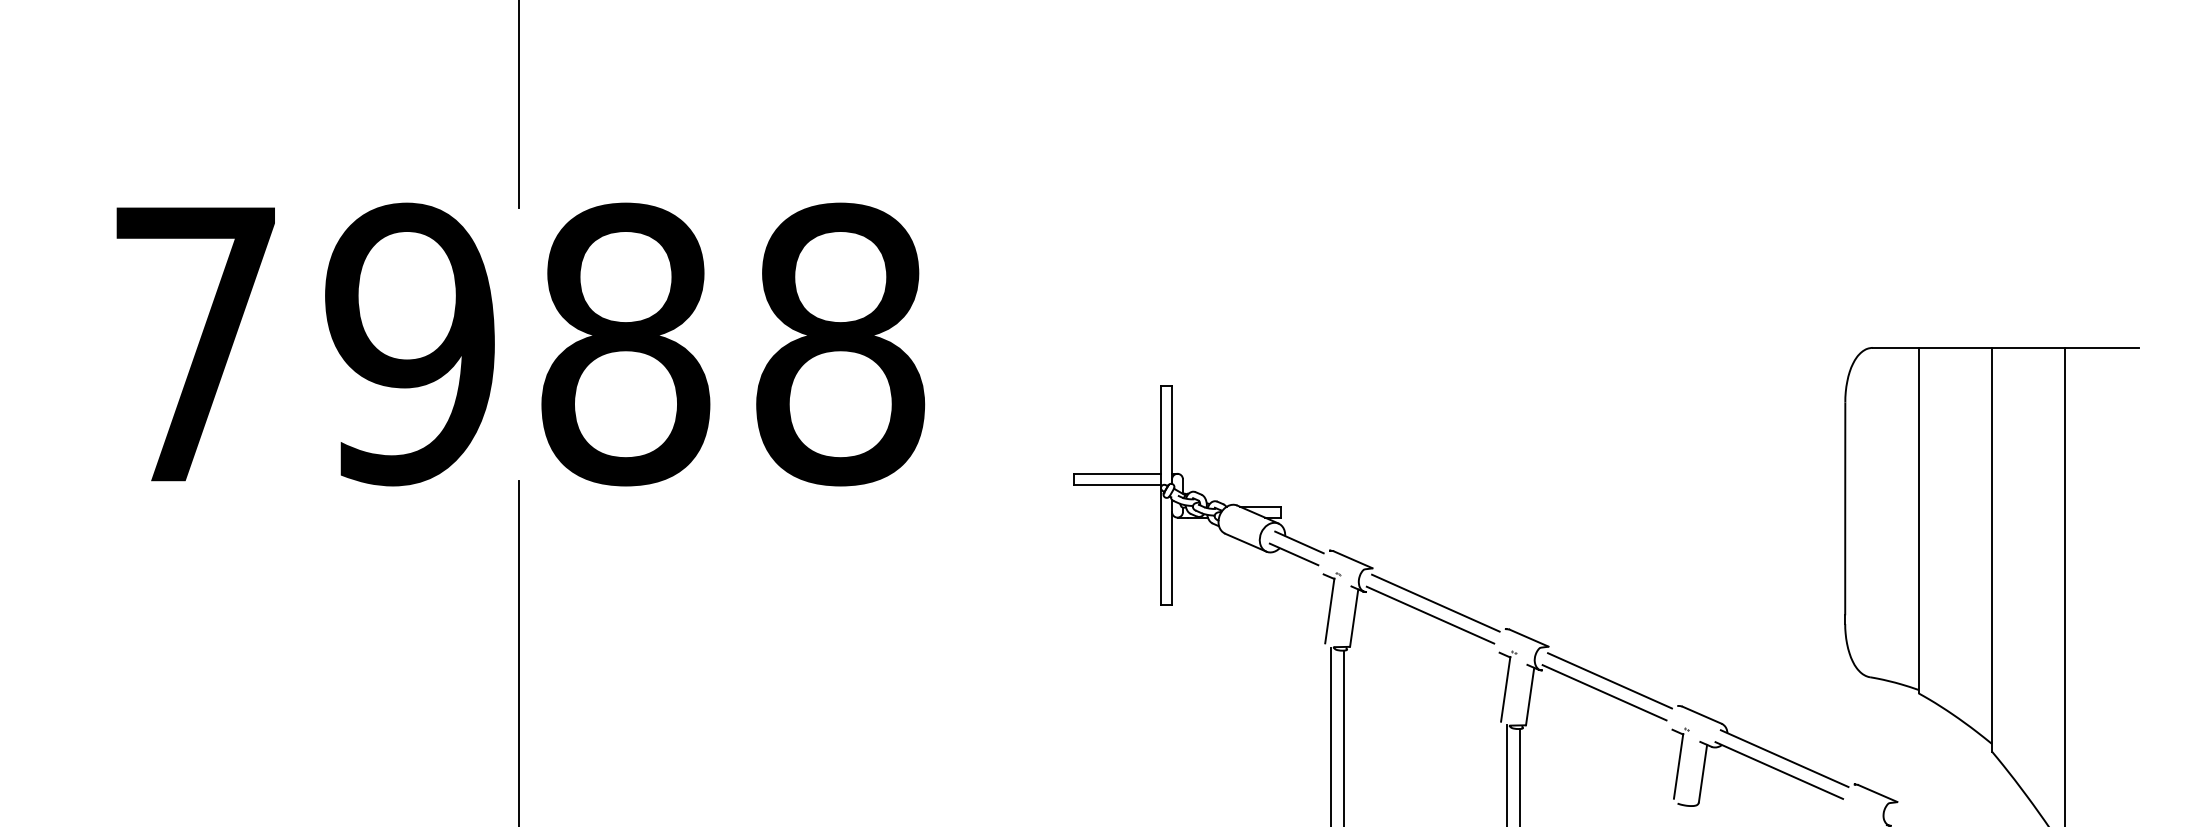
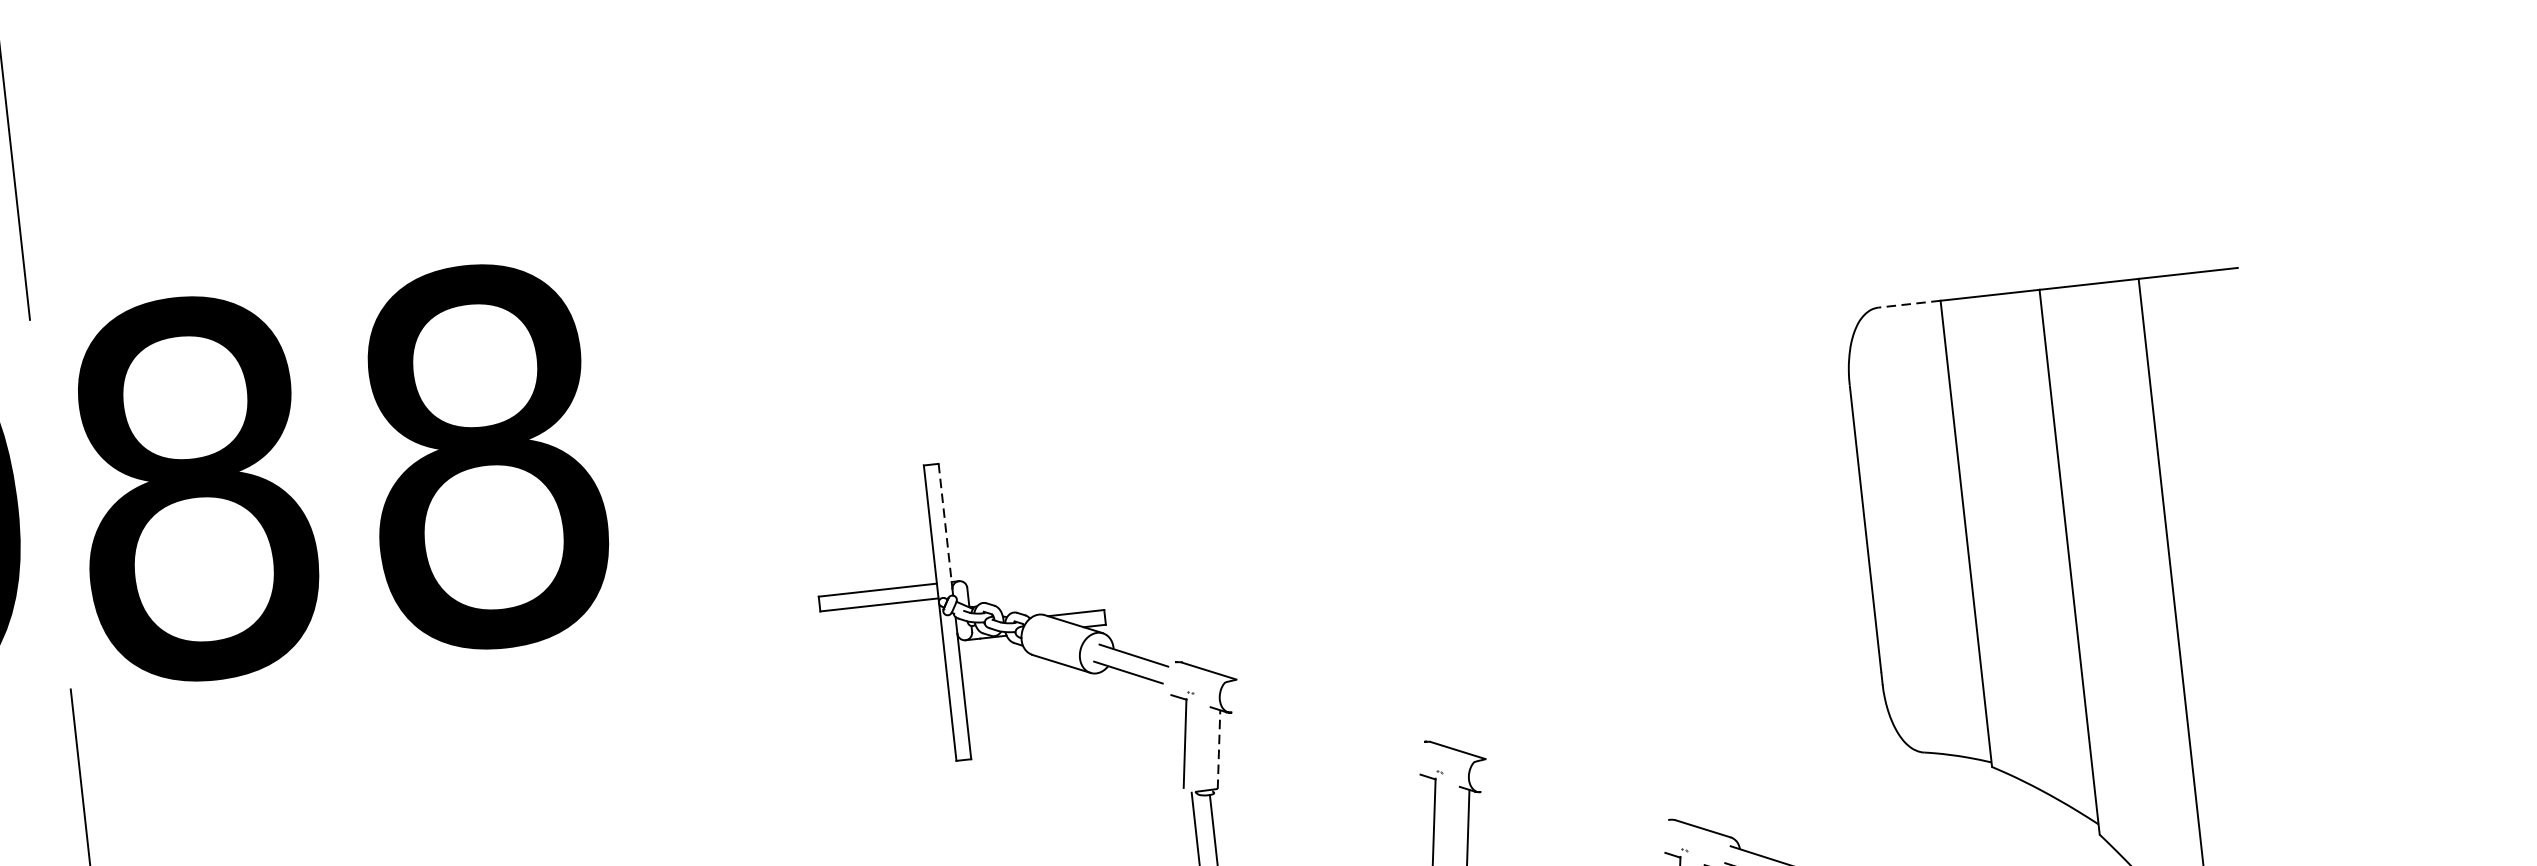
line: (1895, 347) -> (1909, 303), solid -> dashed
line: (1172, 432) -> (946, 526), solid -> dashed
line: (1435, 602) -> (1326, 716), removed
line: (1430, 614) -> (1321, 733), removed
line: (1354, 618) -> (1219, 750), solid -> dashed
line: (1609, 680) -> (1572, 795), removed
line: (1604, 692) -> (1567, 812), removed

